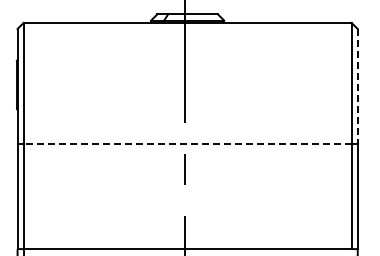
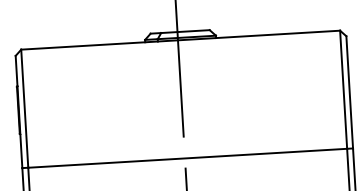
line: (357, 86) -> (349, 92), dashed -> solid
line: (187, 144) -> (187, 158), dashed -> solid

